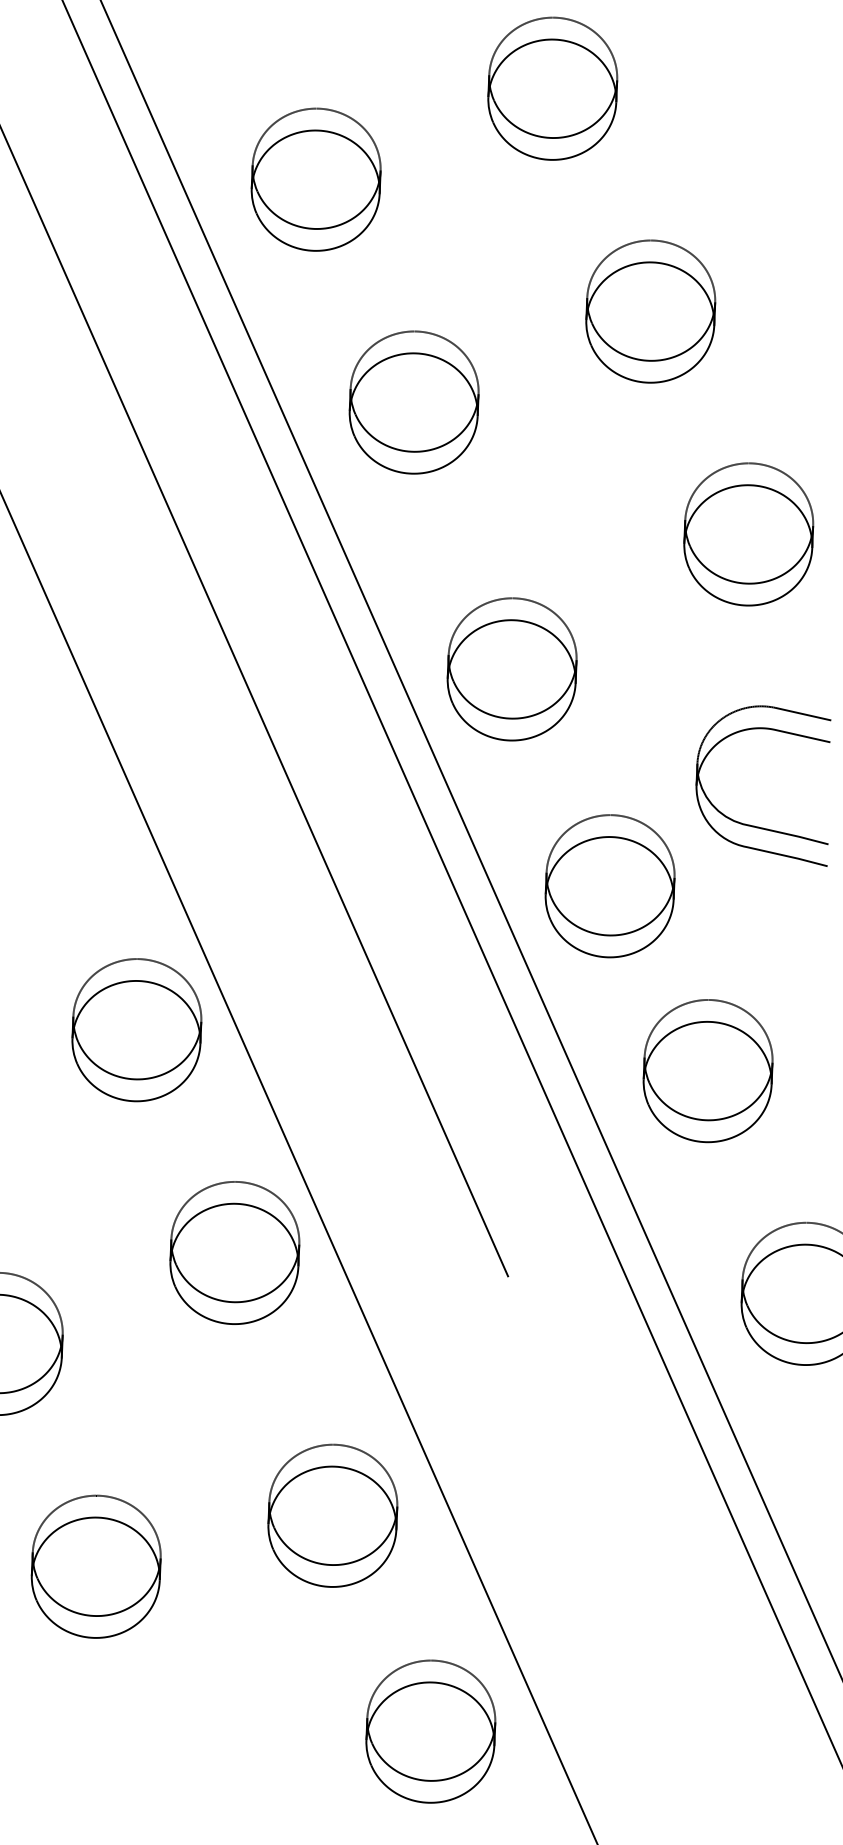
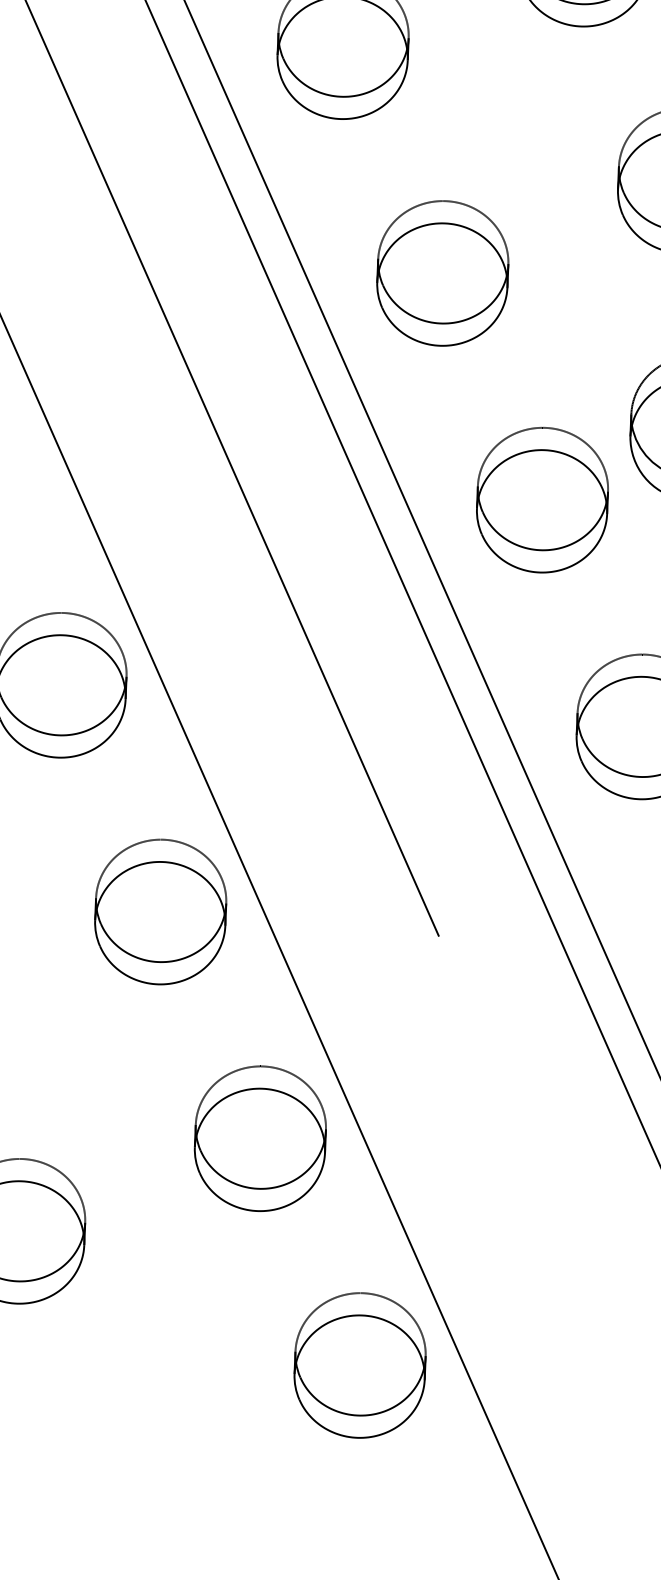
part: (511, 669) -> (442, 273), moved
part: (609, 886) -> (541, 500), moved
part: (332, 1515) -> (260, 1138), moved
part: (430, 1731) -> (359, 1365), moved

